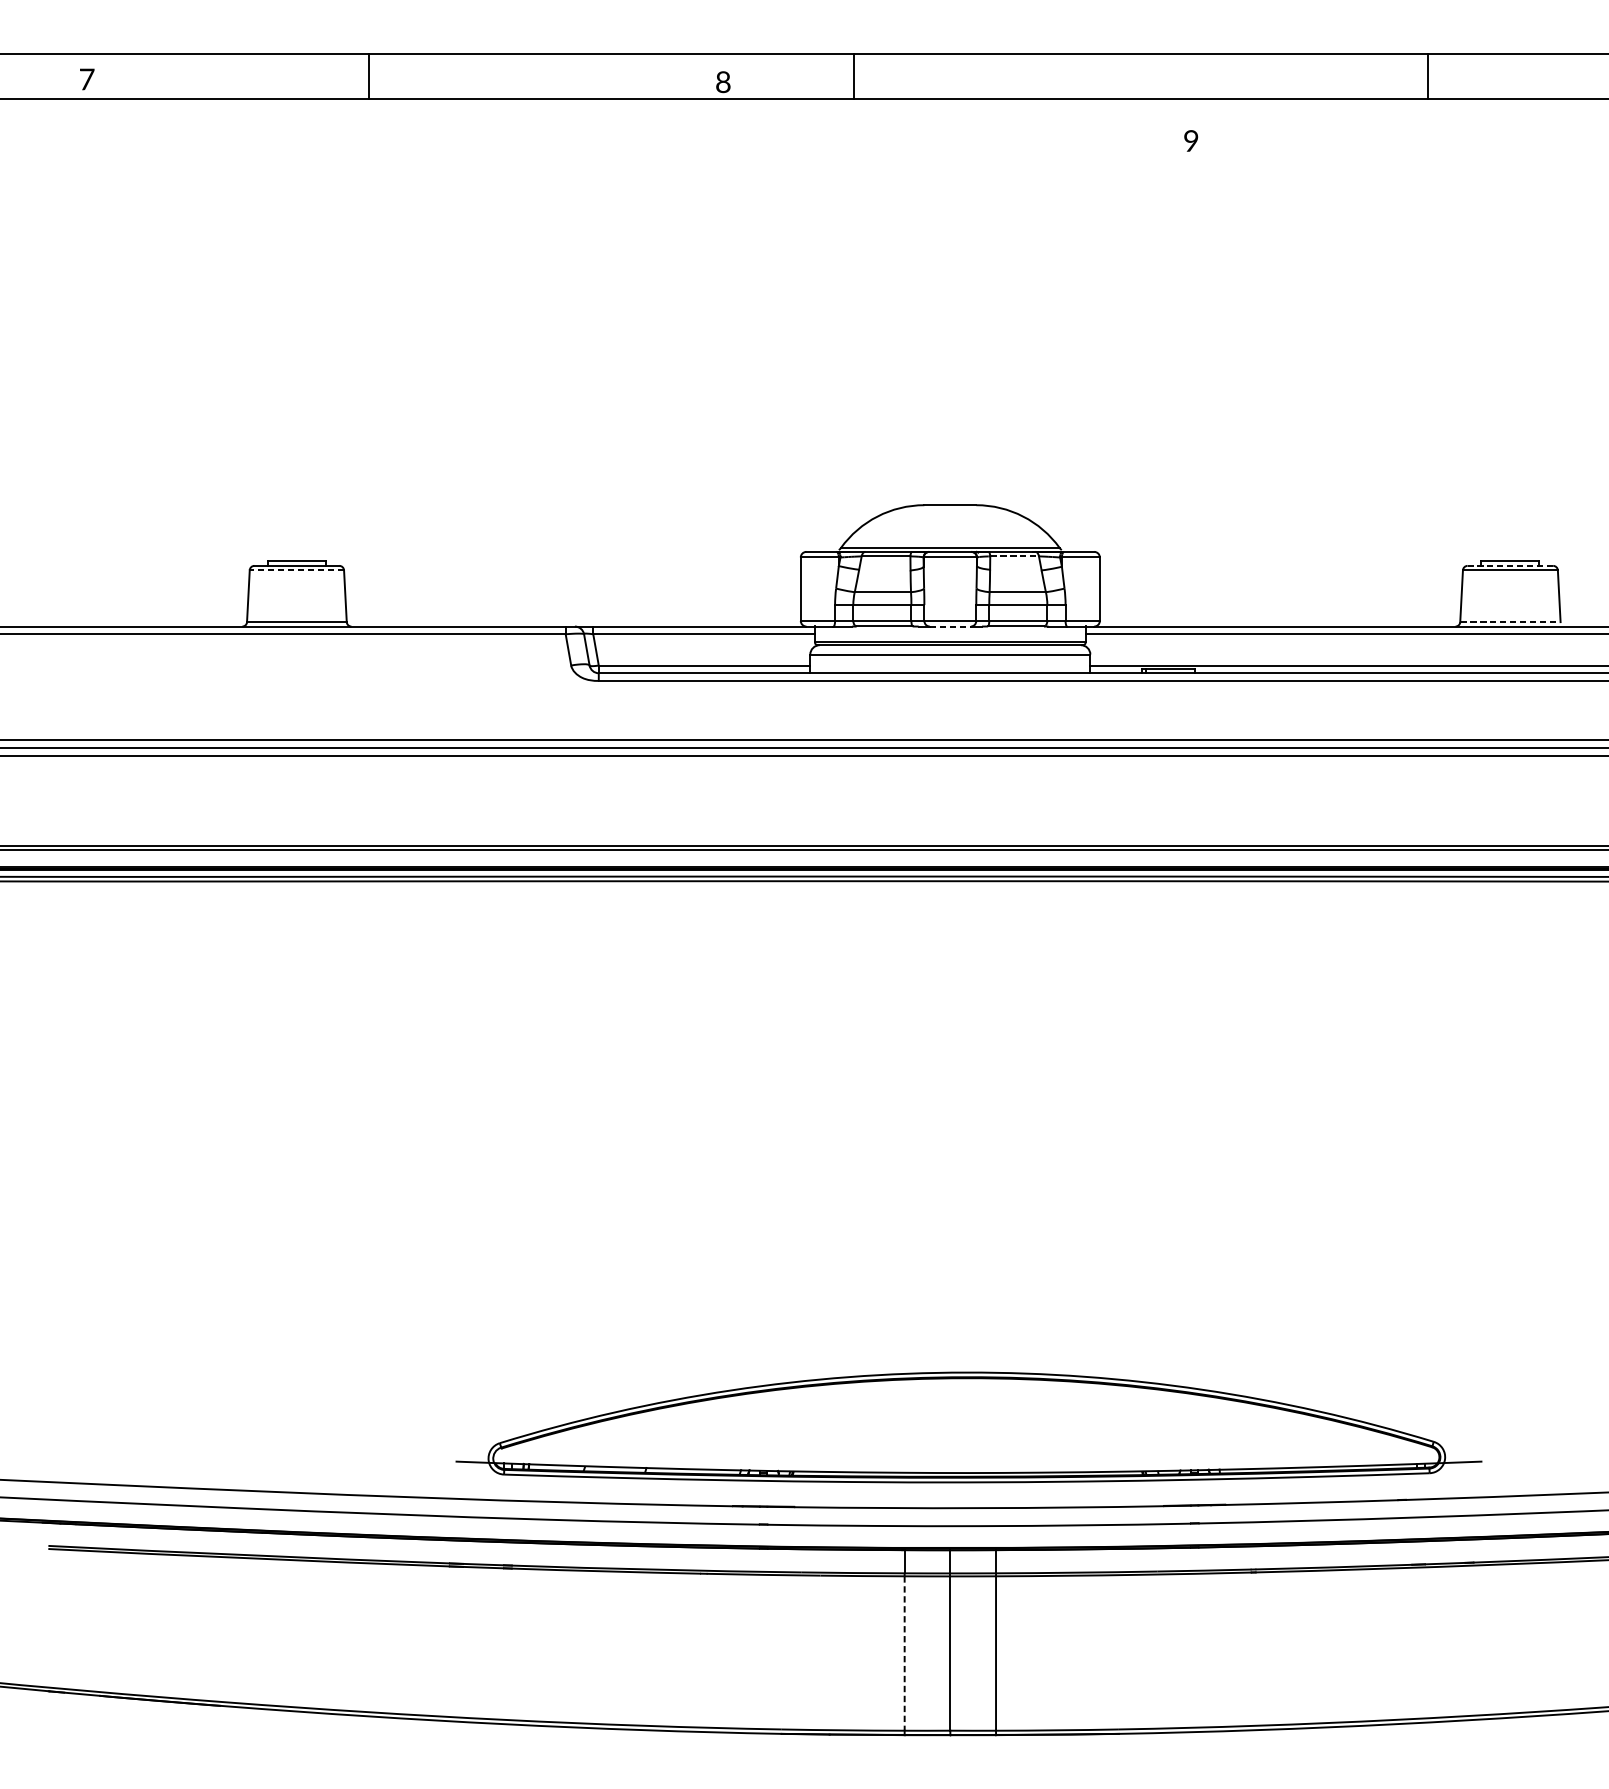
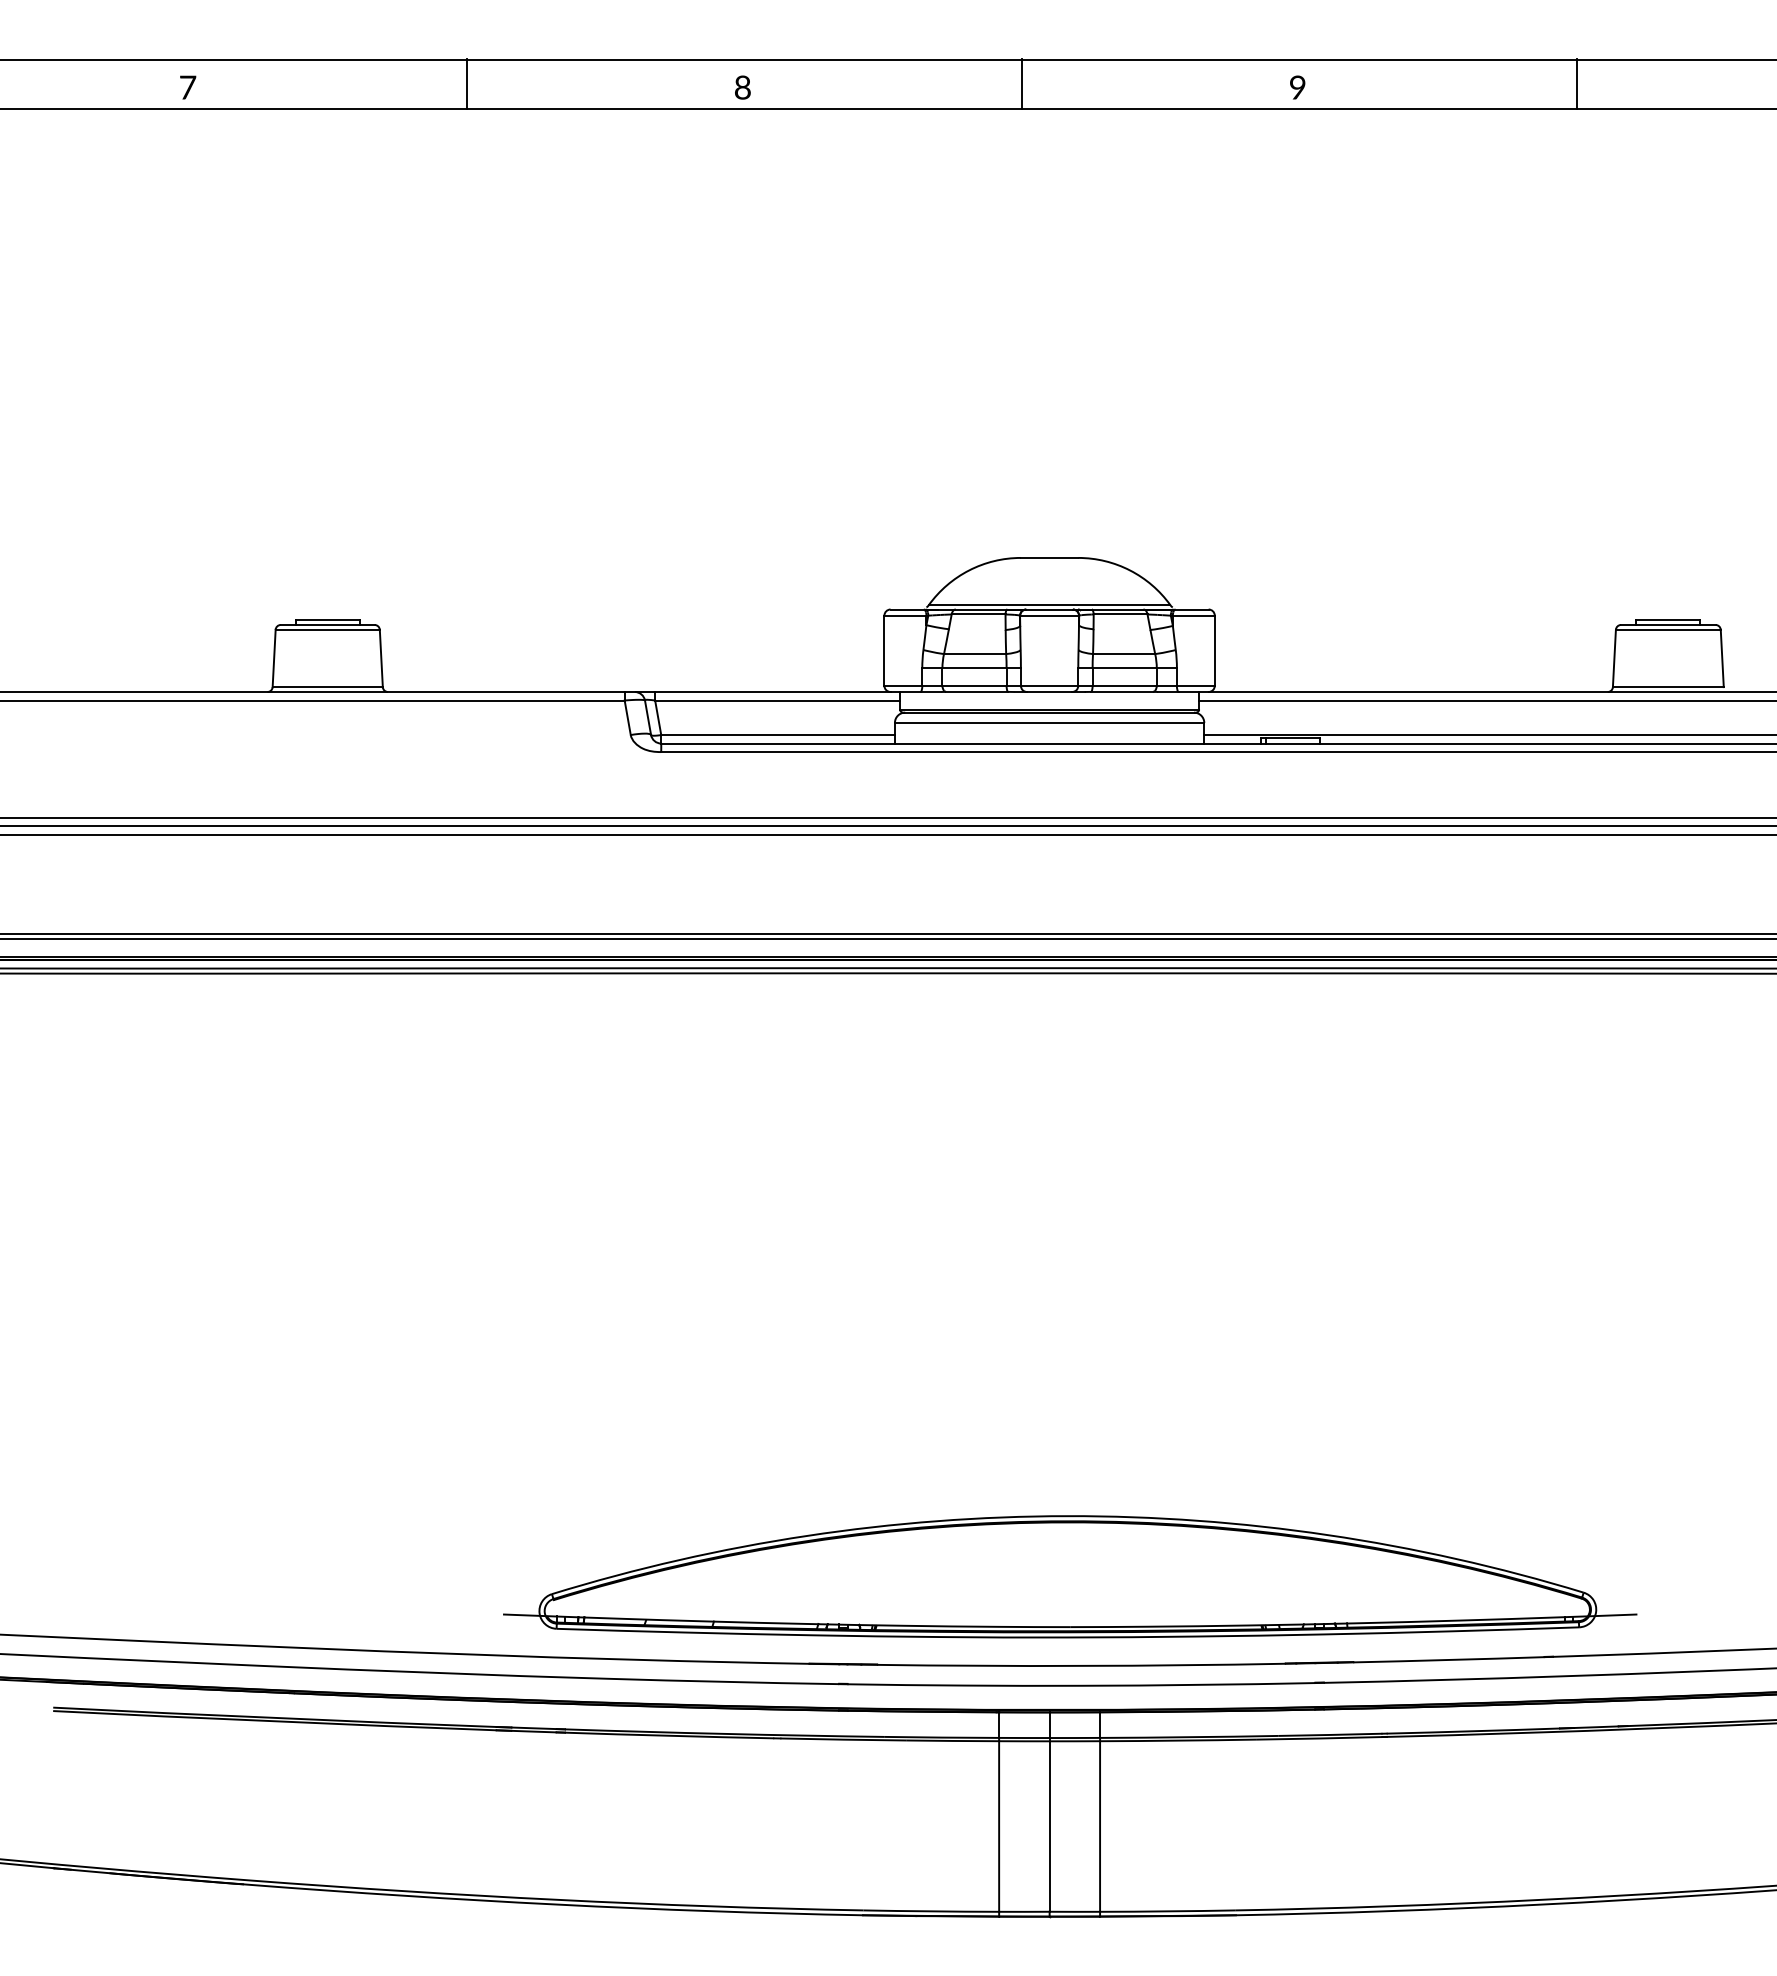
line: (369, 75) -> (467, 83), moved
line: (853, 75) -> (1021, 83), moved
text: (87, 79) -> (188, 87), moved
text: (723, 82) -> (742, 87), moved
text: (1191, 140) -> (1297, 87), moved
line: (1014, 556) -> (1120, 614), dashed -> solid
line: (1509, 565) -> (1667, 624), dashed -> solid
line: (296, 569) -> (327, 629), dashed -> solid
line: (1510, 622) -> (1668, 687), dashed -> solid
line: (950, 627) -> (1049, 692), dashed -> solid
line: (904, 1654) -> (999, 1827), dashed -> solid

